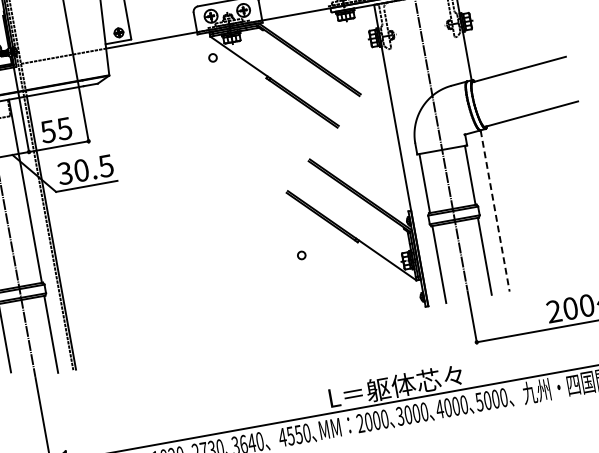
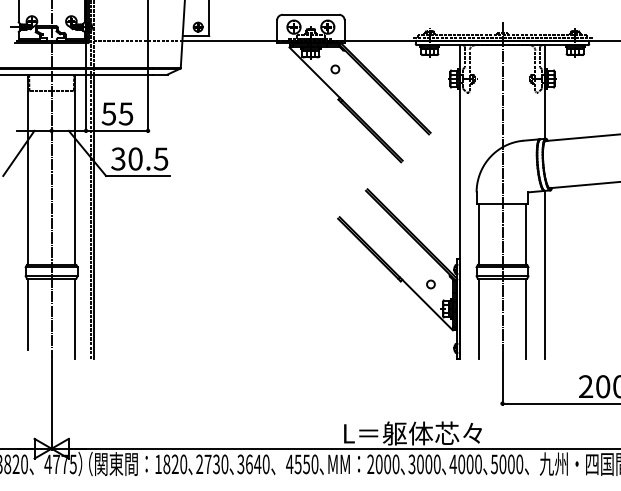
circle: (213, 57) -> (335, 69), moved
line: (494, 210) -> (544, 274), dashed -> solid
circle: (301, 255) -> (430, 284), moved

